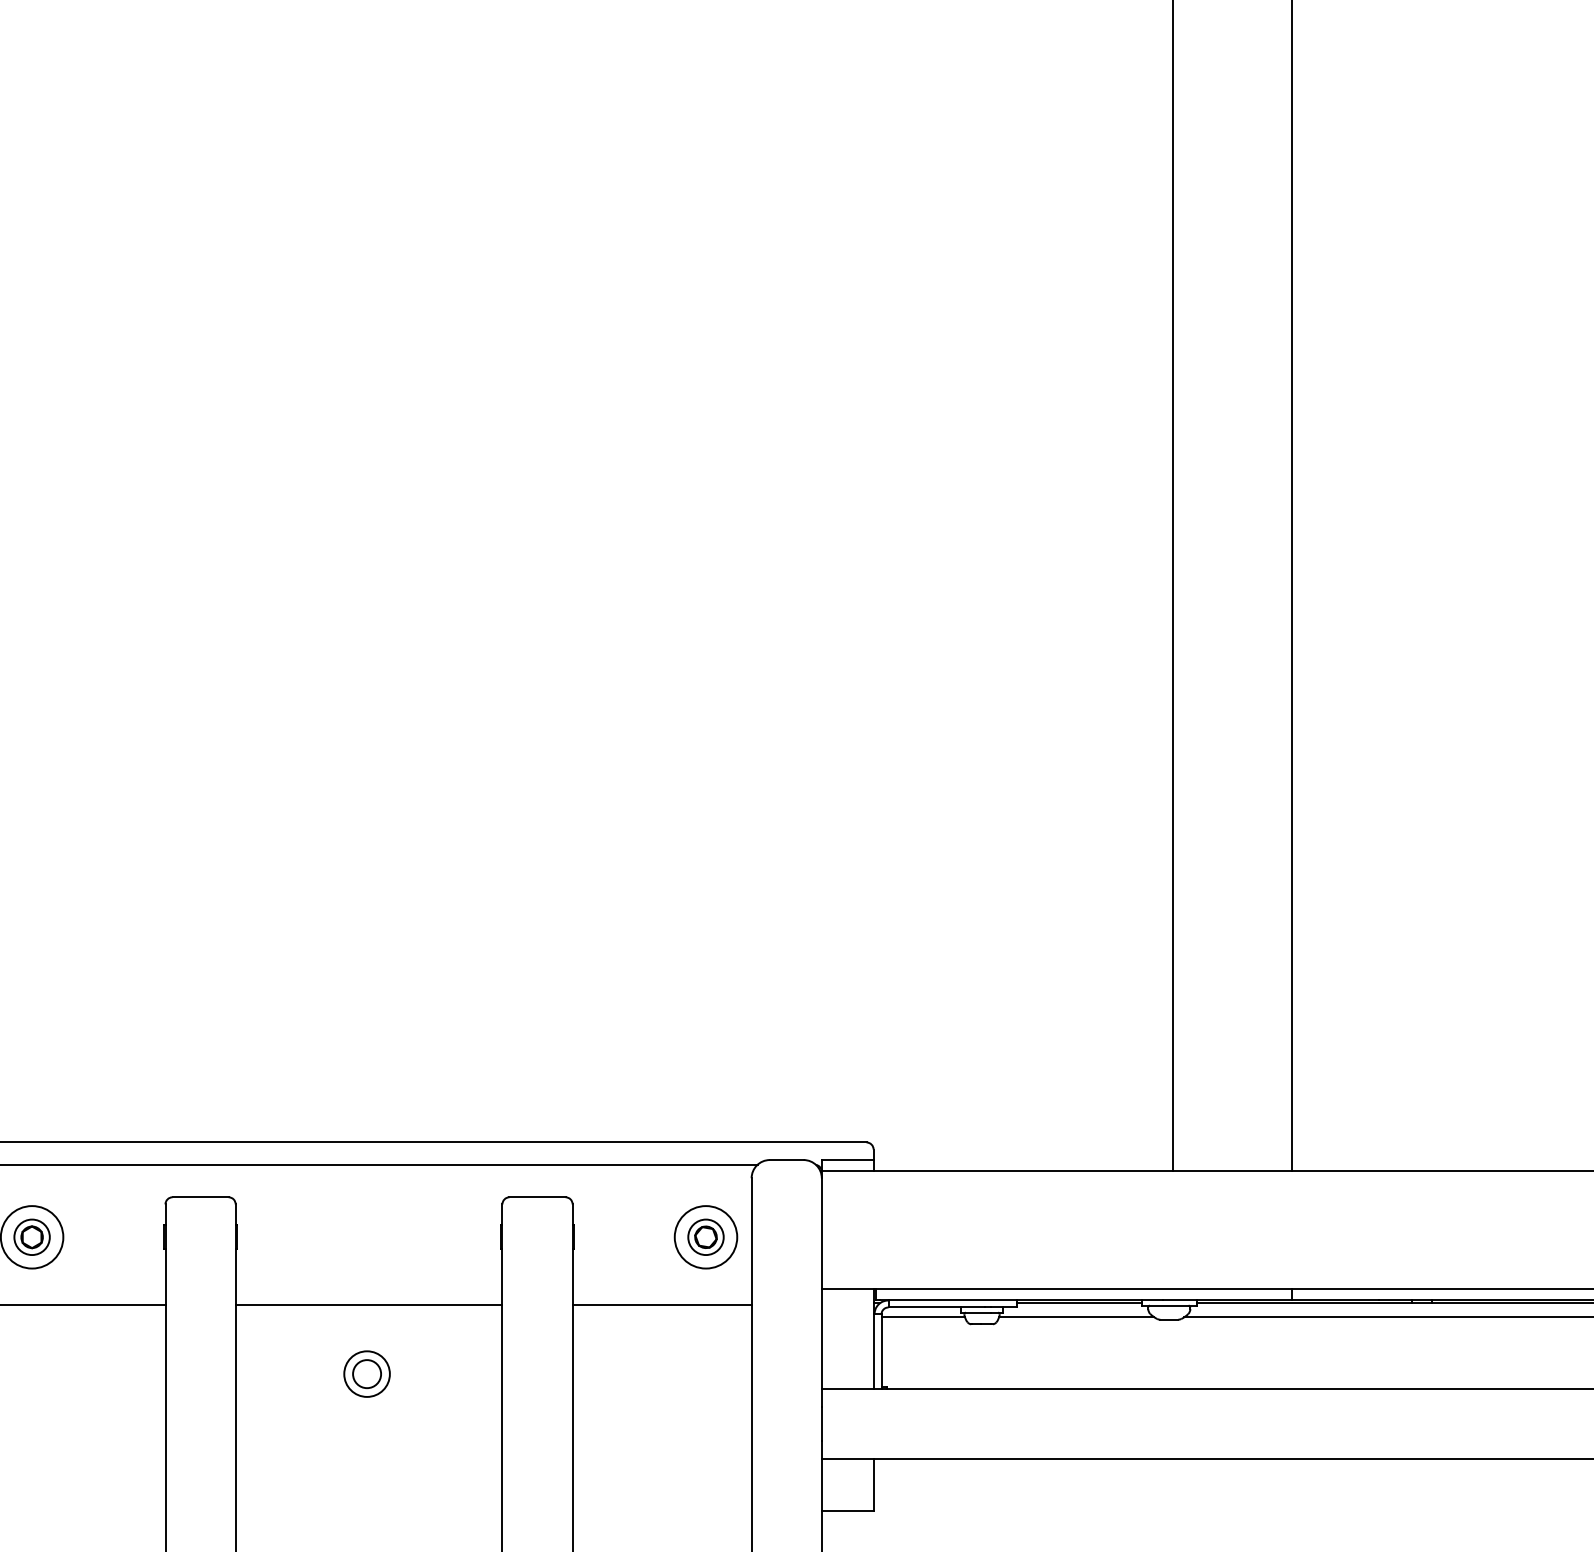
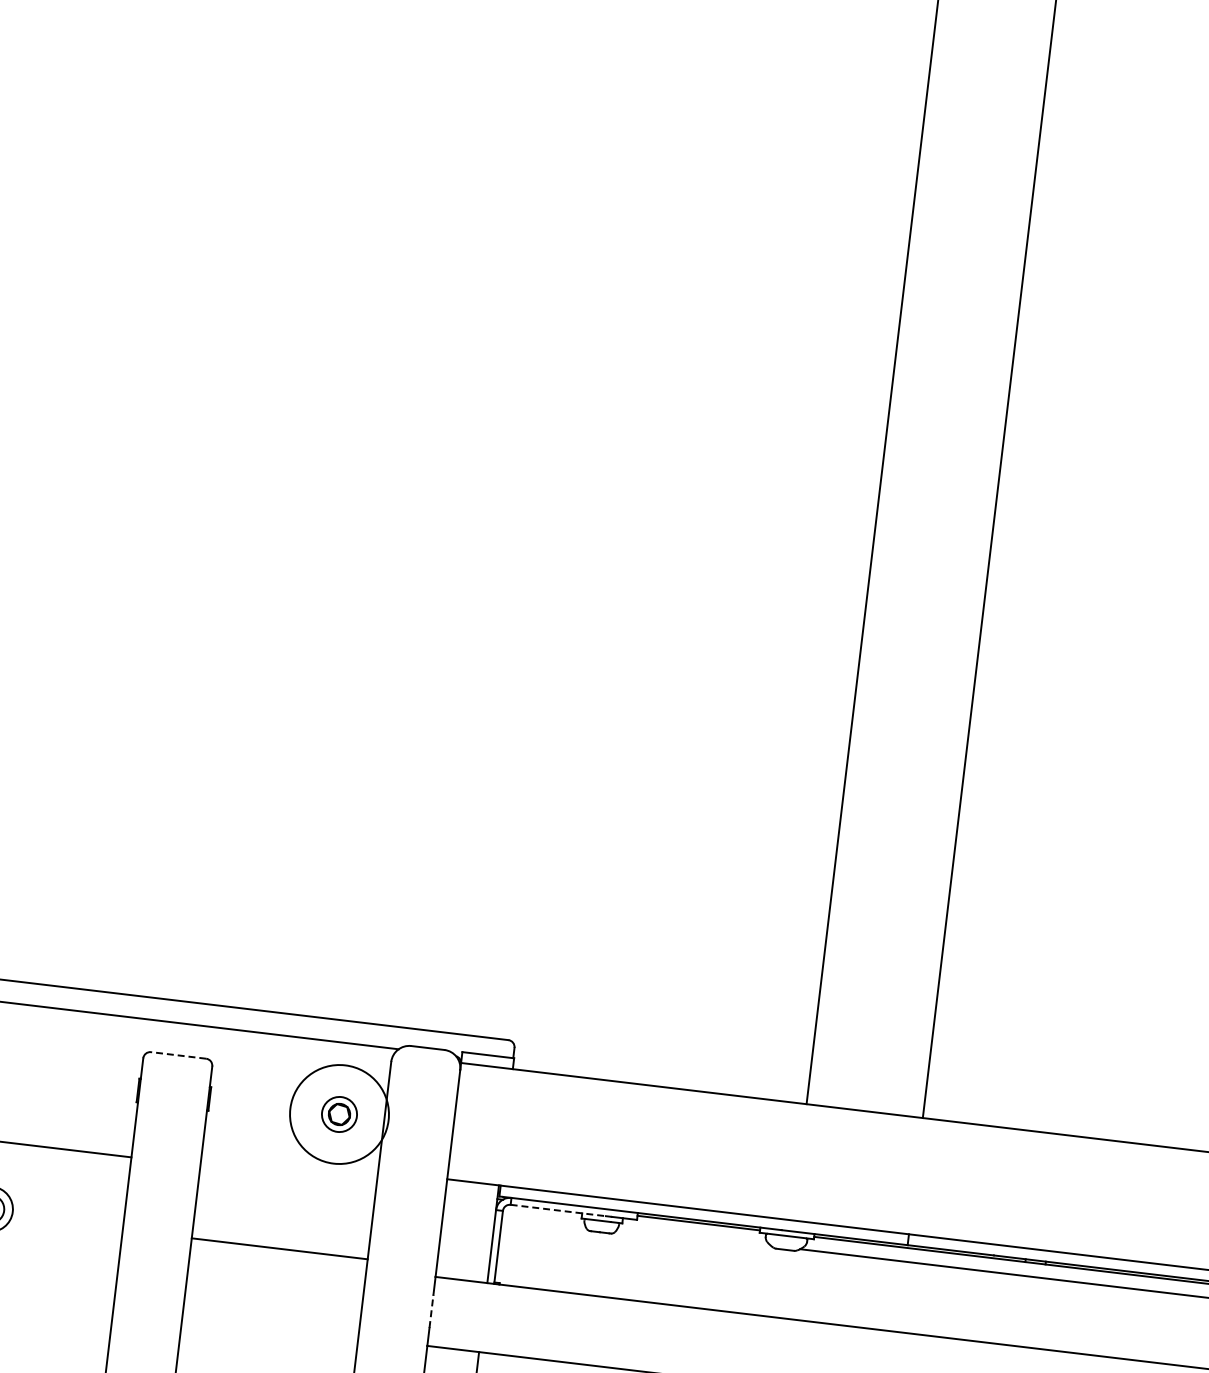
line: (537, 1197) -> (178, 1055), solid -> dashed
circle: (705, 1237) -> (338, 1114), size x1.6
line: (661, 1305) -> (279, 1249), moved
line: (937, 1307) -> (558, 1210), solid -> dashed
line: (922, 1317) -> (542, 1218), removed
line: (1076, 1317) -> (694, 1236), removed
line: (821, 1423) -> (431, 1311), solid -> dashed

